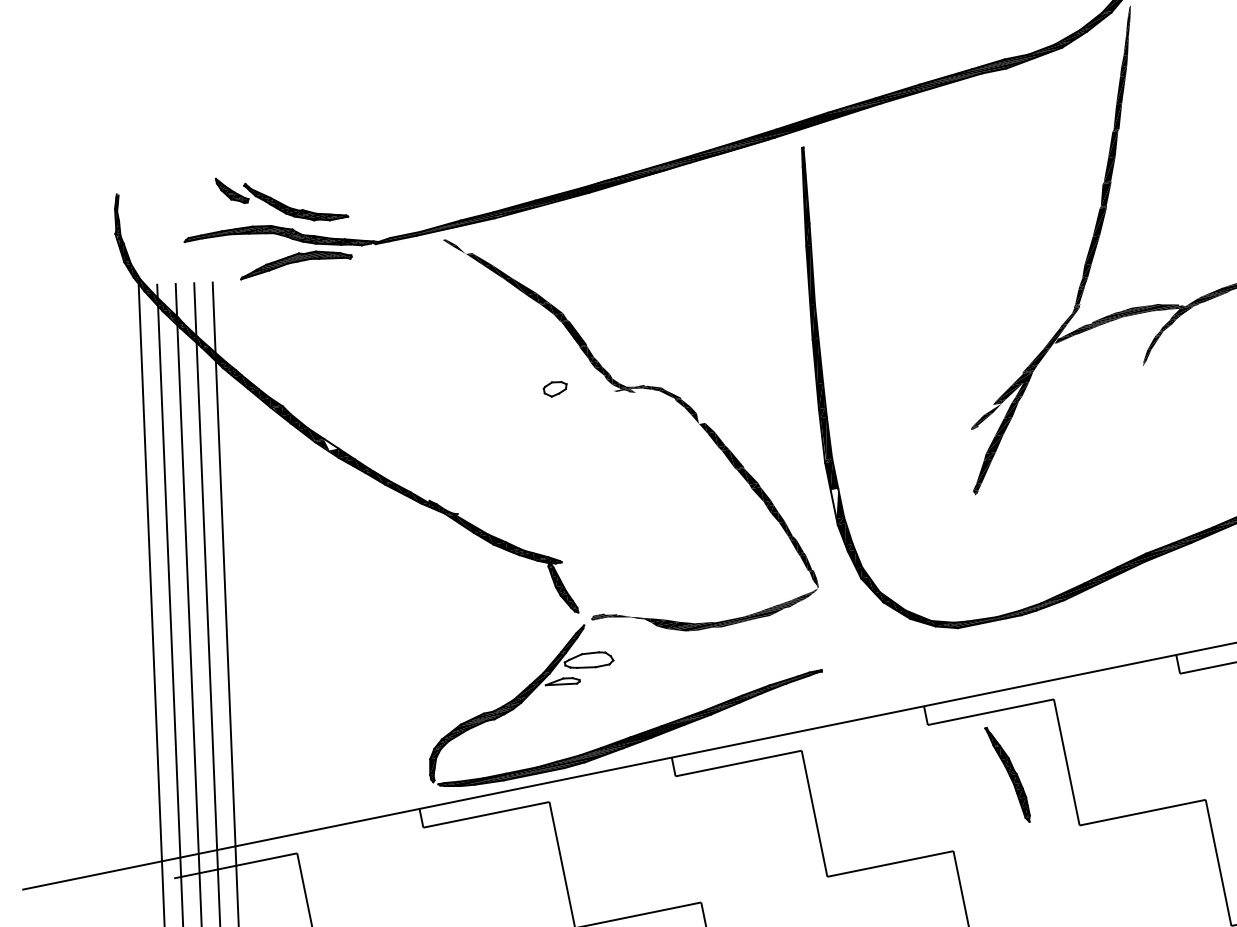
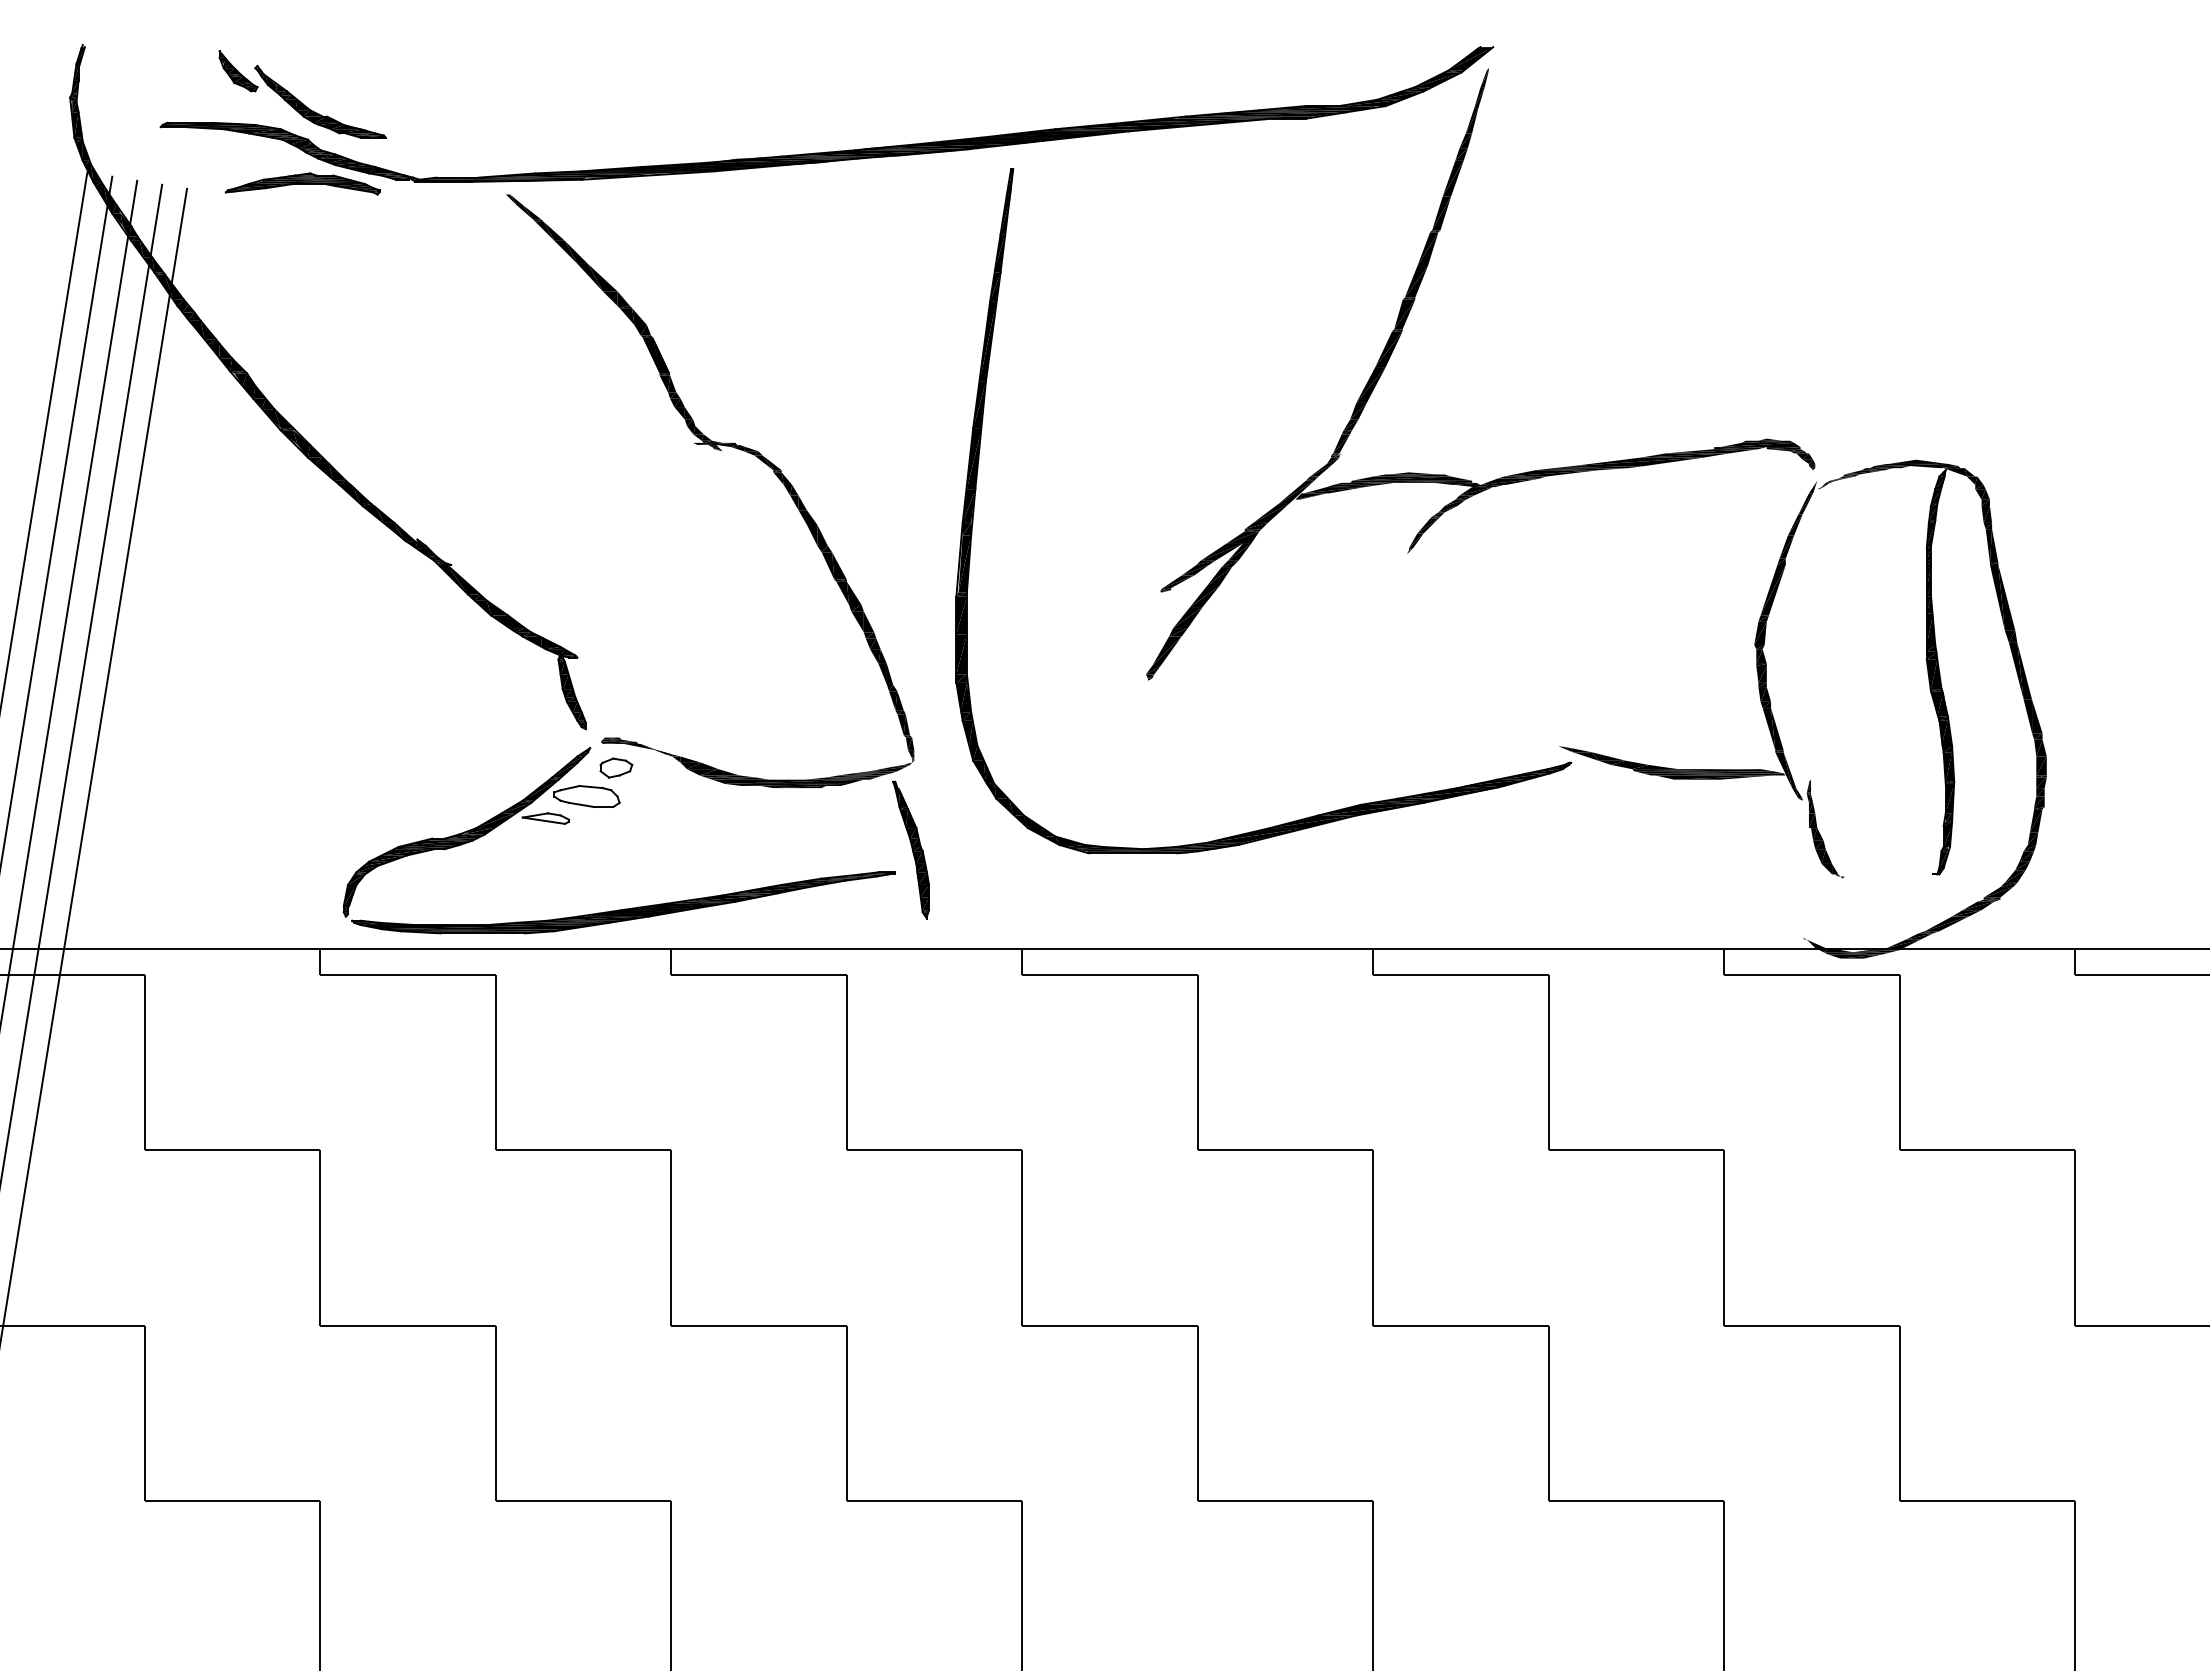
fill: (463, 249) -> (531, 212), added
part: (555, 388) -> (616, 767), moved
fill: (993, 408) -> (1195, 569), added
fill: (700, 417) -> (802, 502), added
fill: (331, 444) -> (301, 437), added
fill: (837, 503) -> (961, 654), added
fill: (740, 623) -> (799, 787), added
part: (1007, 774) -> (910, 849), moved

